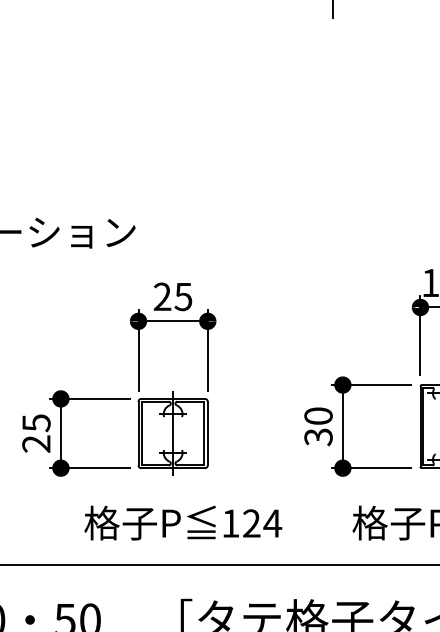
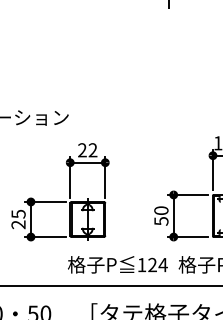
text: (182, 297) -> (92, 150), 25 -> 22
text: (318, 437) -> (161, 221), 30 -> 50
text: (182, 522) -> (117, 264), moved

